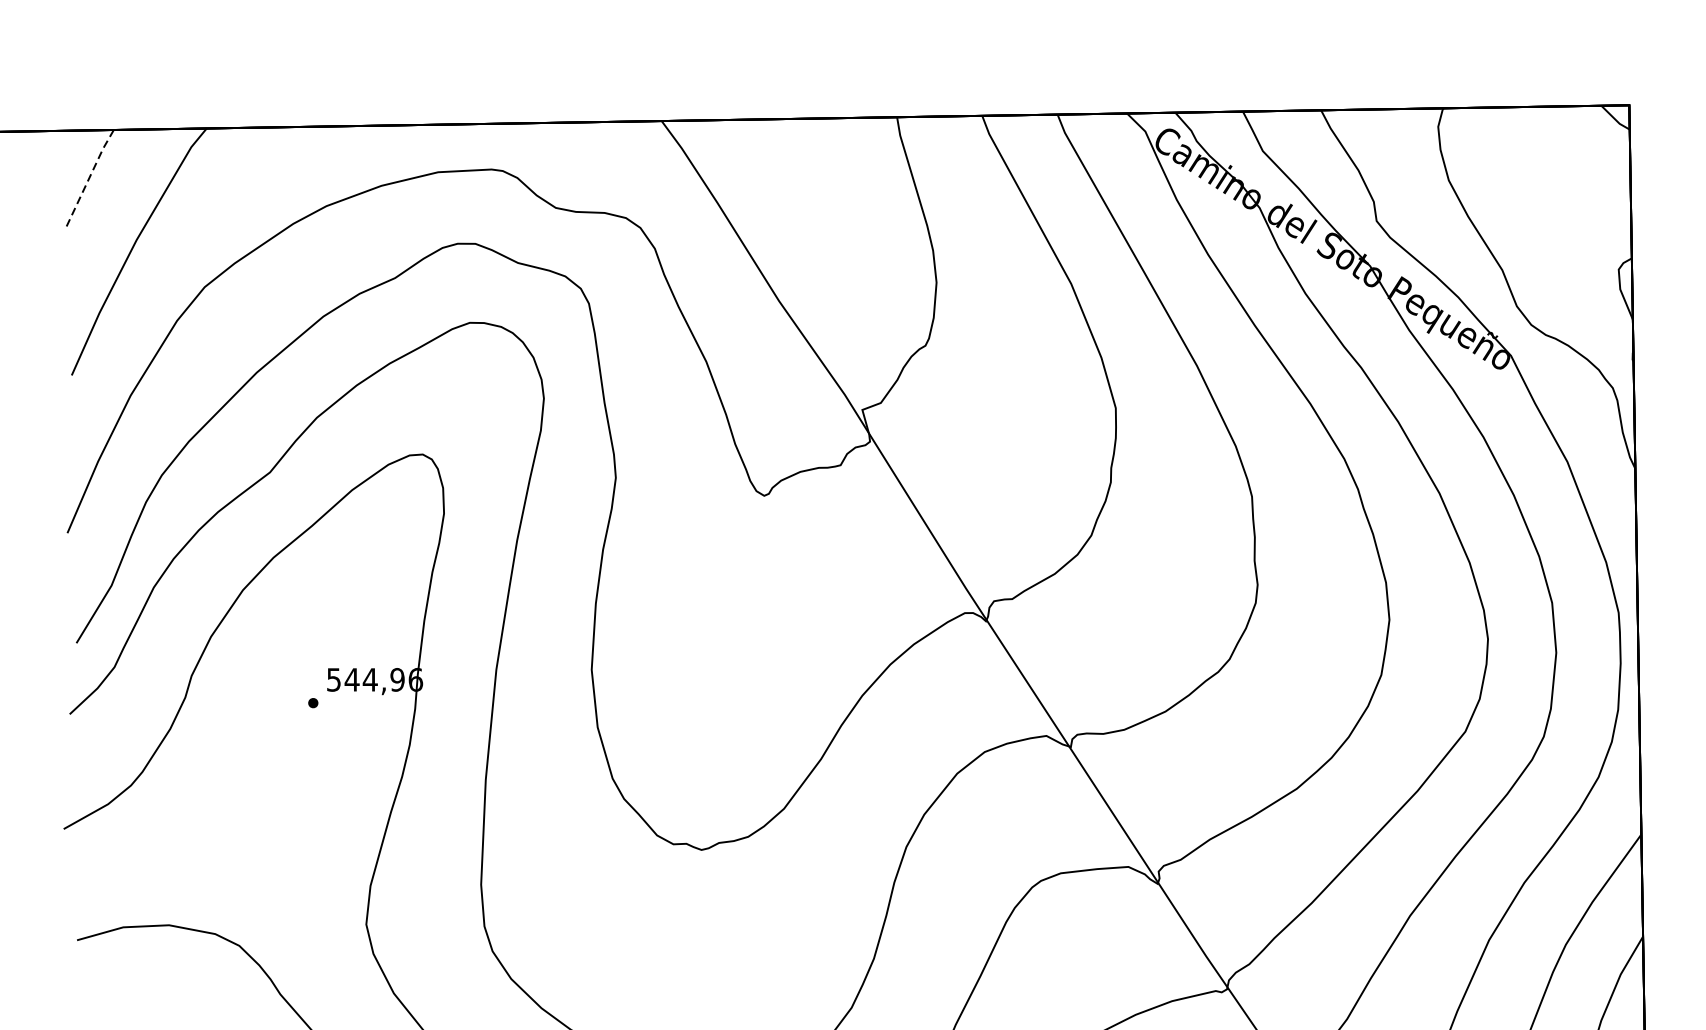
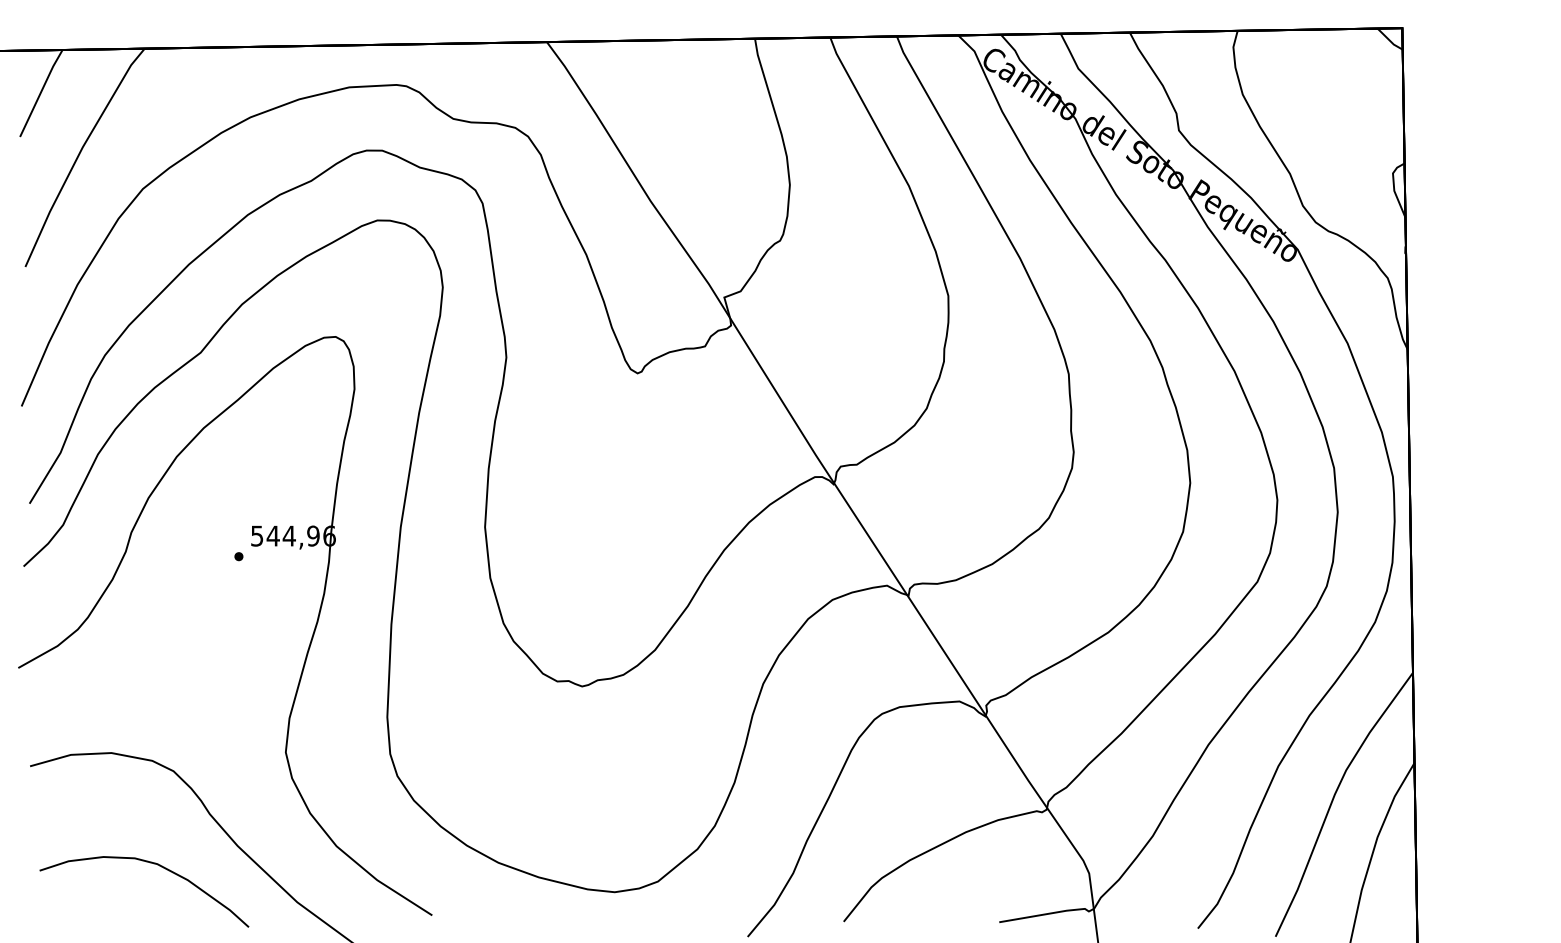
line: (88, 178) -> (40, 92), dashed -> solid

